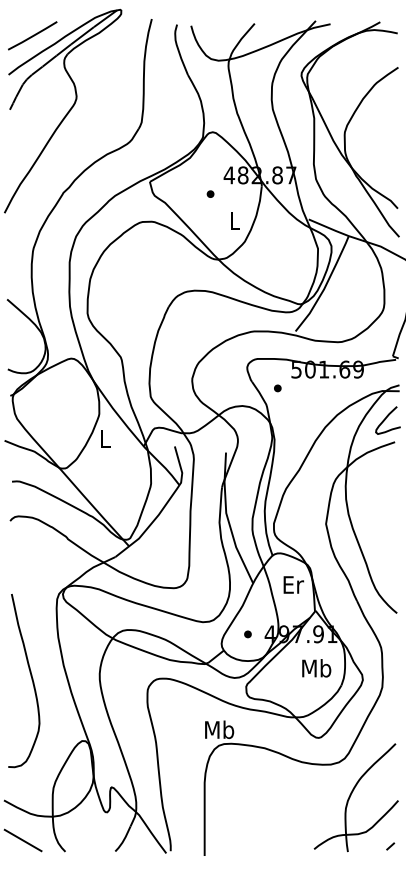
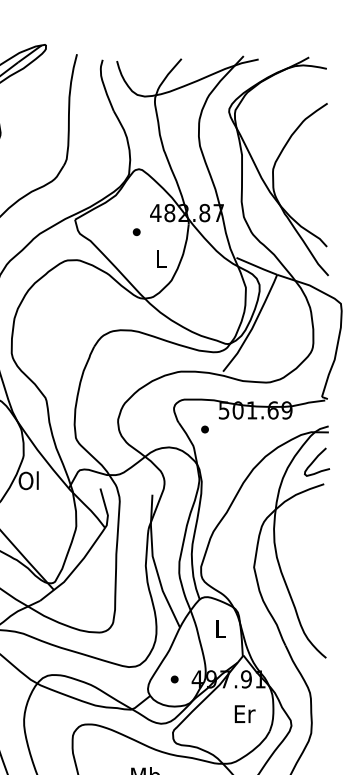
text: (104, 438) -> (28, 480), L -> Ol
text: (293, 584) -> (220, 628), Er -> L
text: (316, 668) -> (244, 714), Mb -> Er

